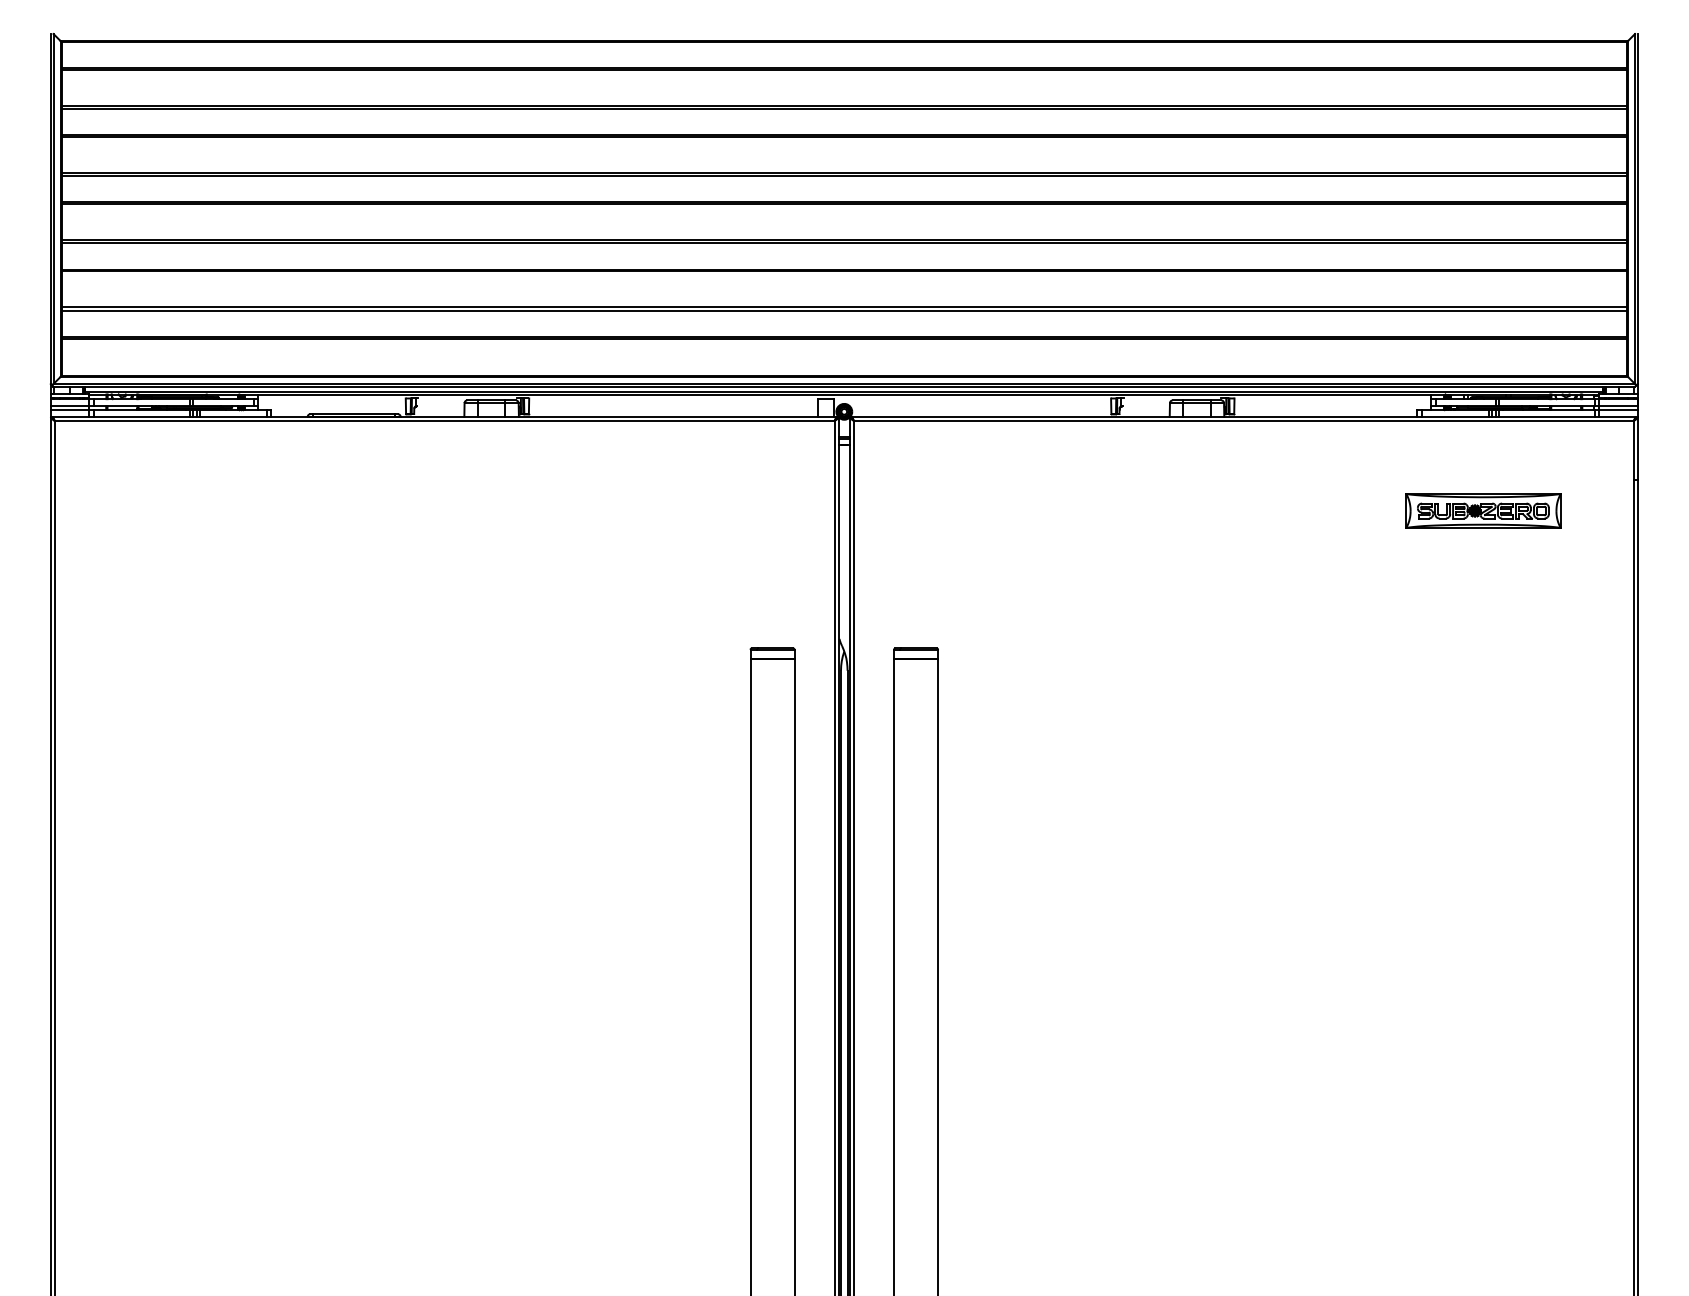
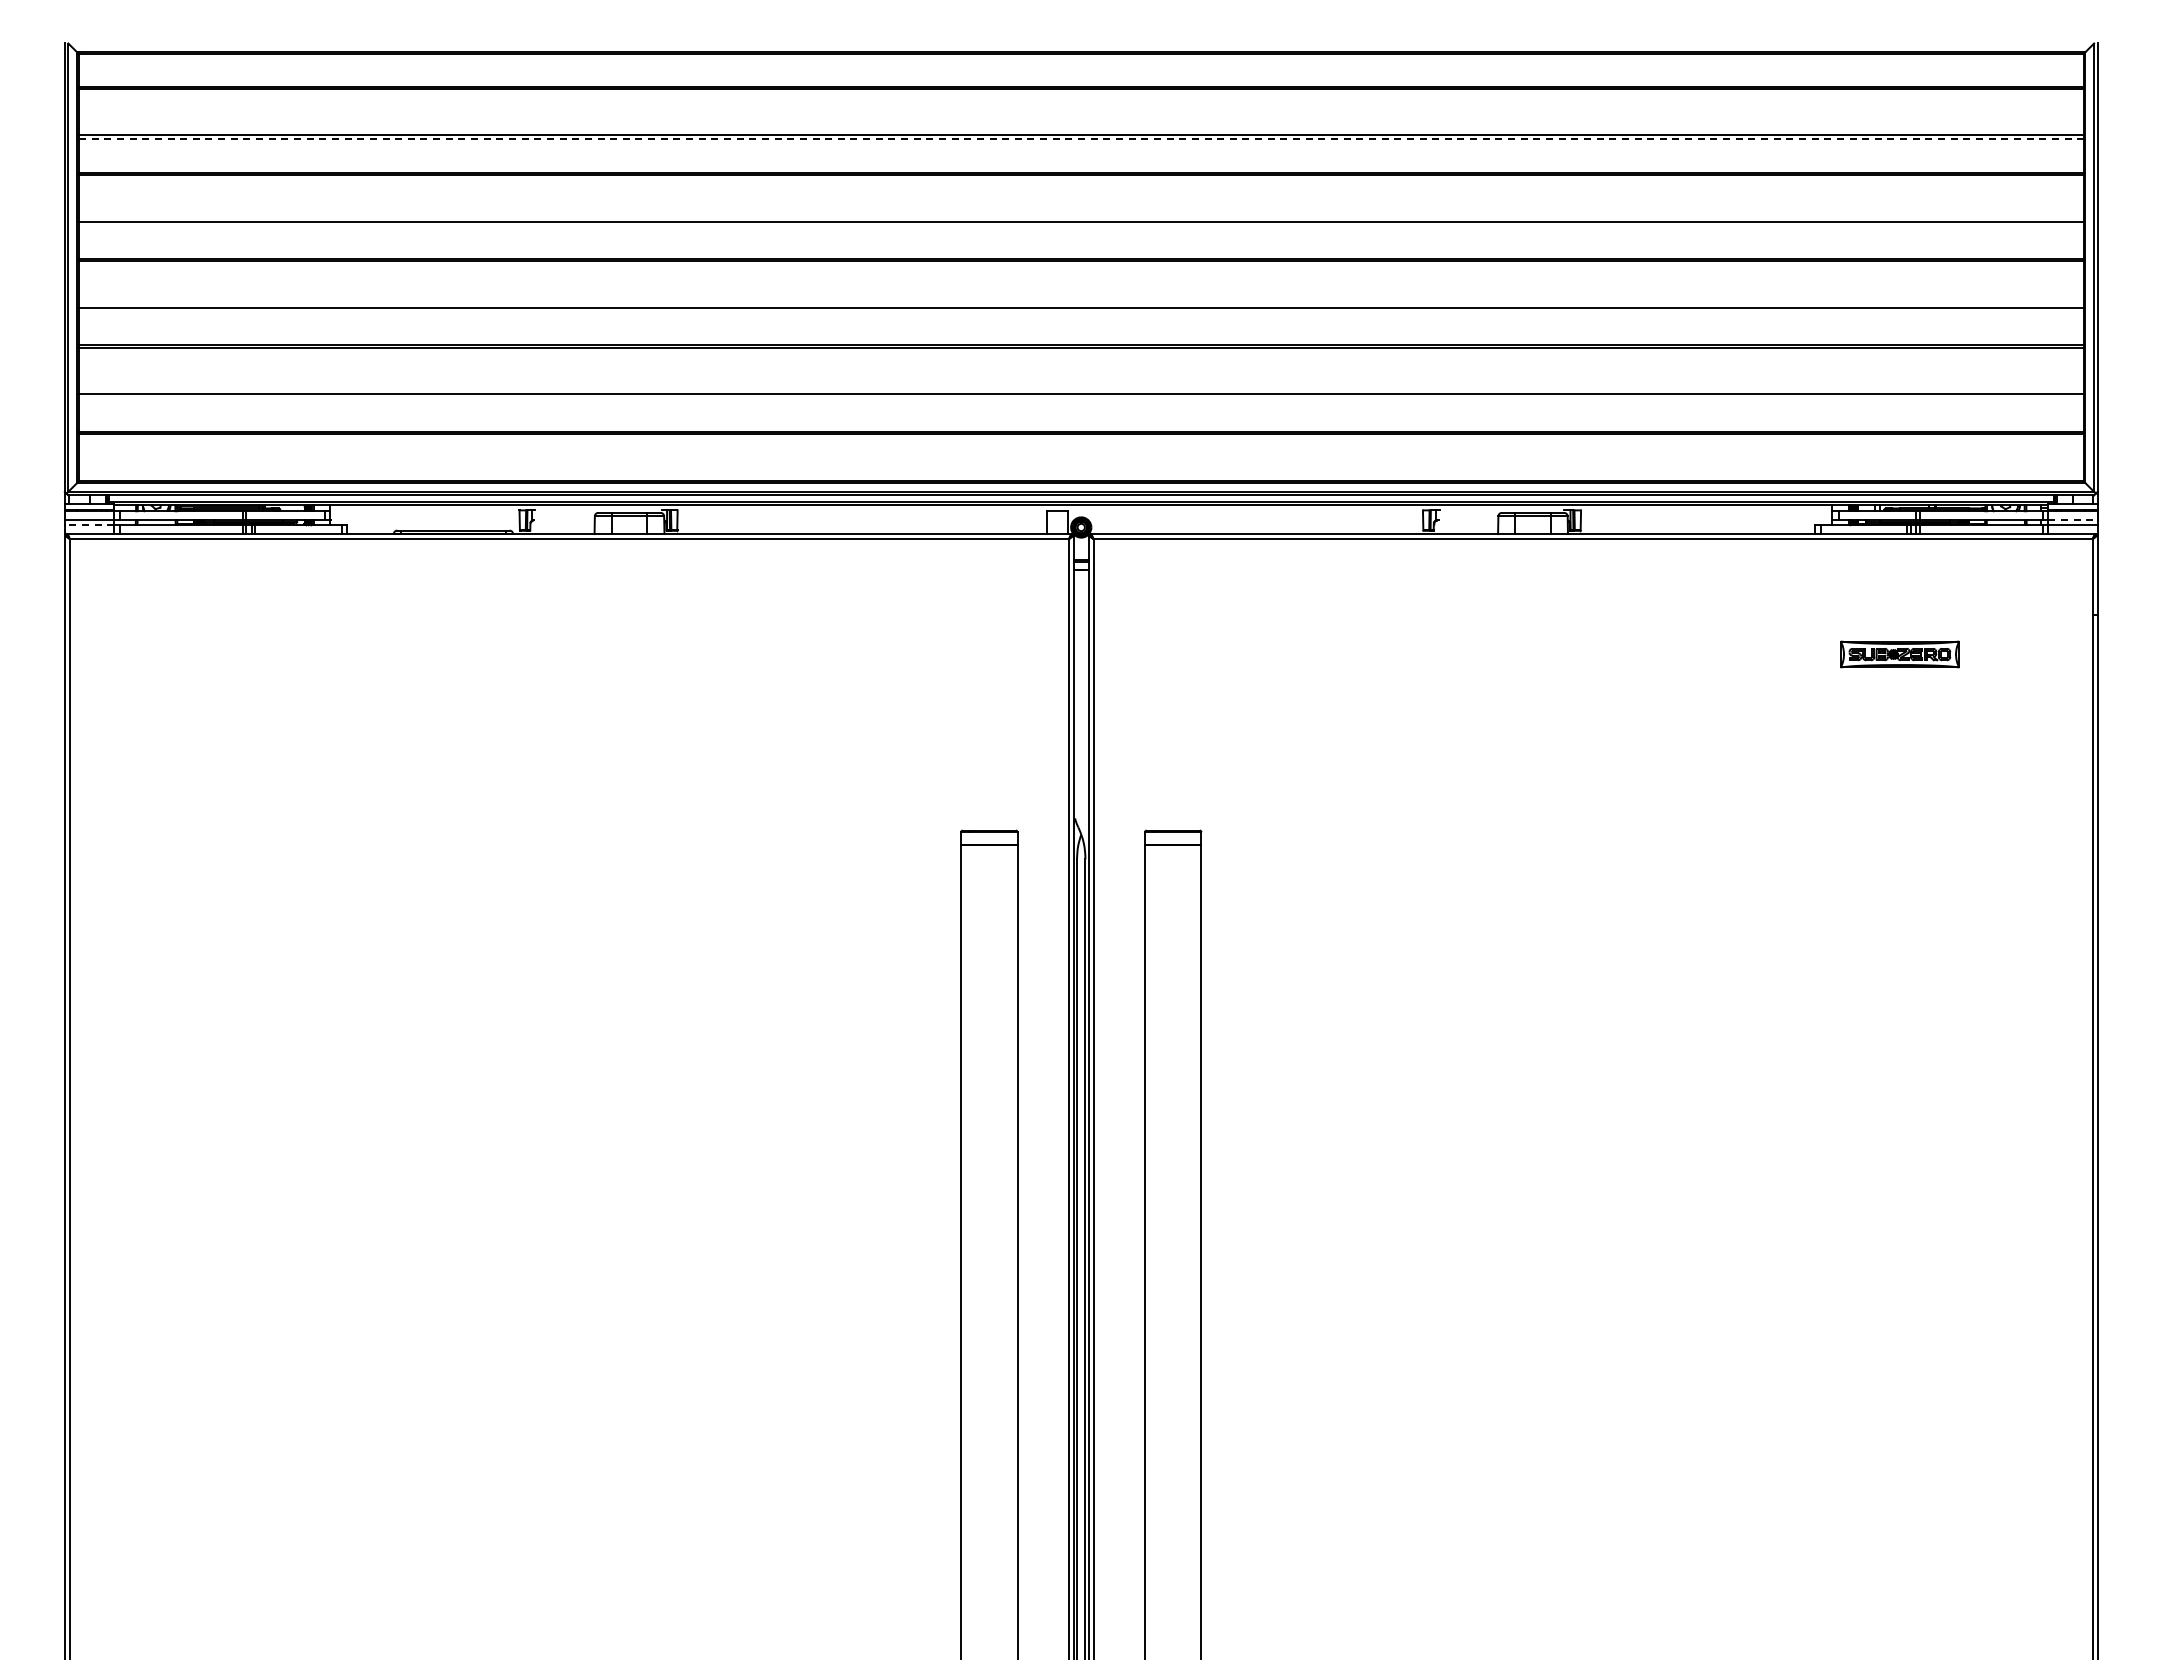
line: (844, 108) -> (1081, 139), solid -> dashed
line: (844, 176) -> (1081, 225), removed
line: (844, 243) -> (1081, 311), removed
line: (844, 310) -> (1081, 397), removed
line: (1618, 406) -> (2072, 520), solid -> dashed
line: (70, 409) -> (89, 524), solid -> dashed
part: (1483, 510) -> (1899, 654), size x0.6

